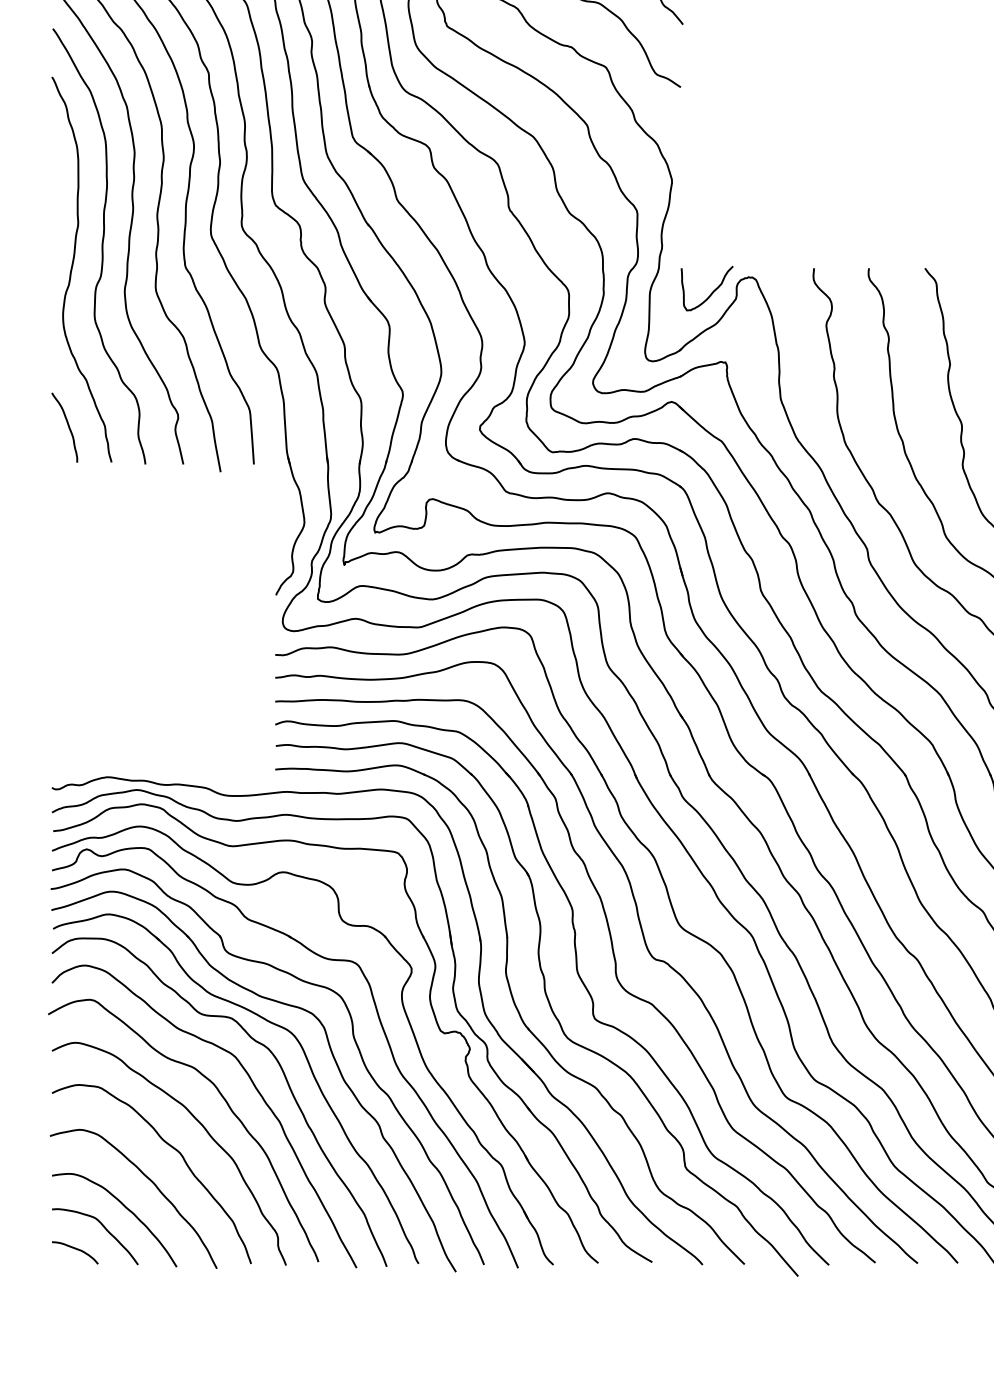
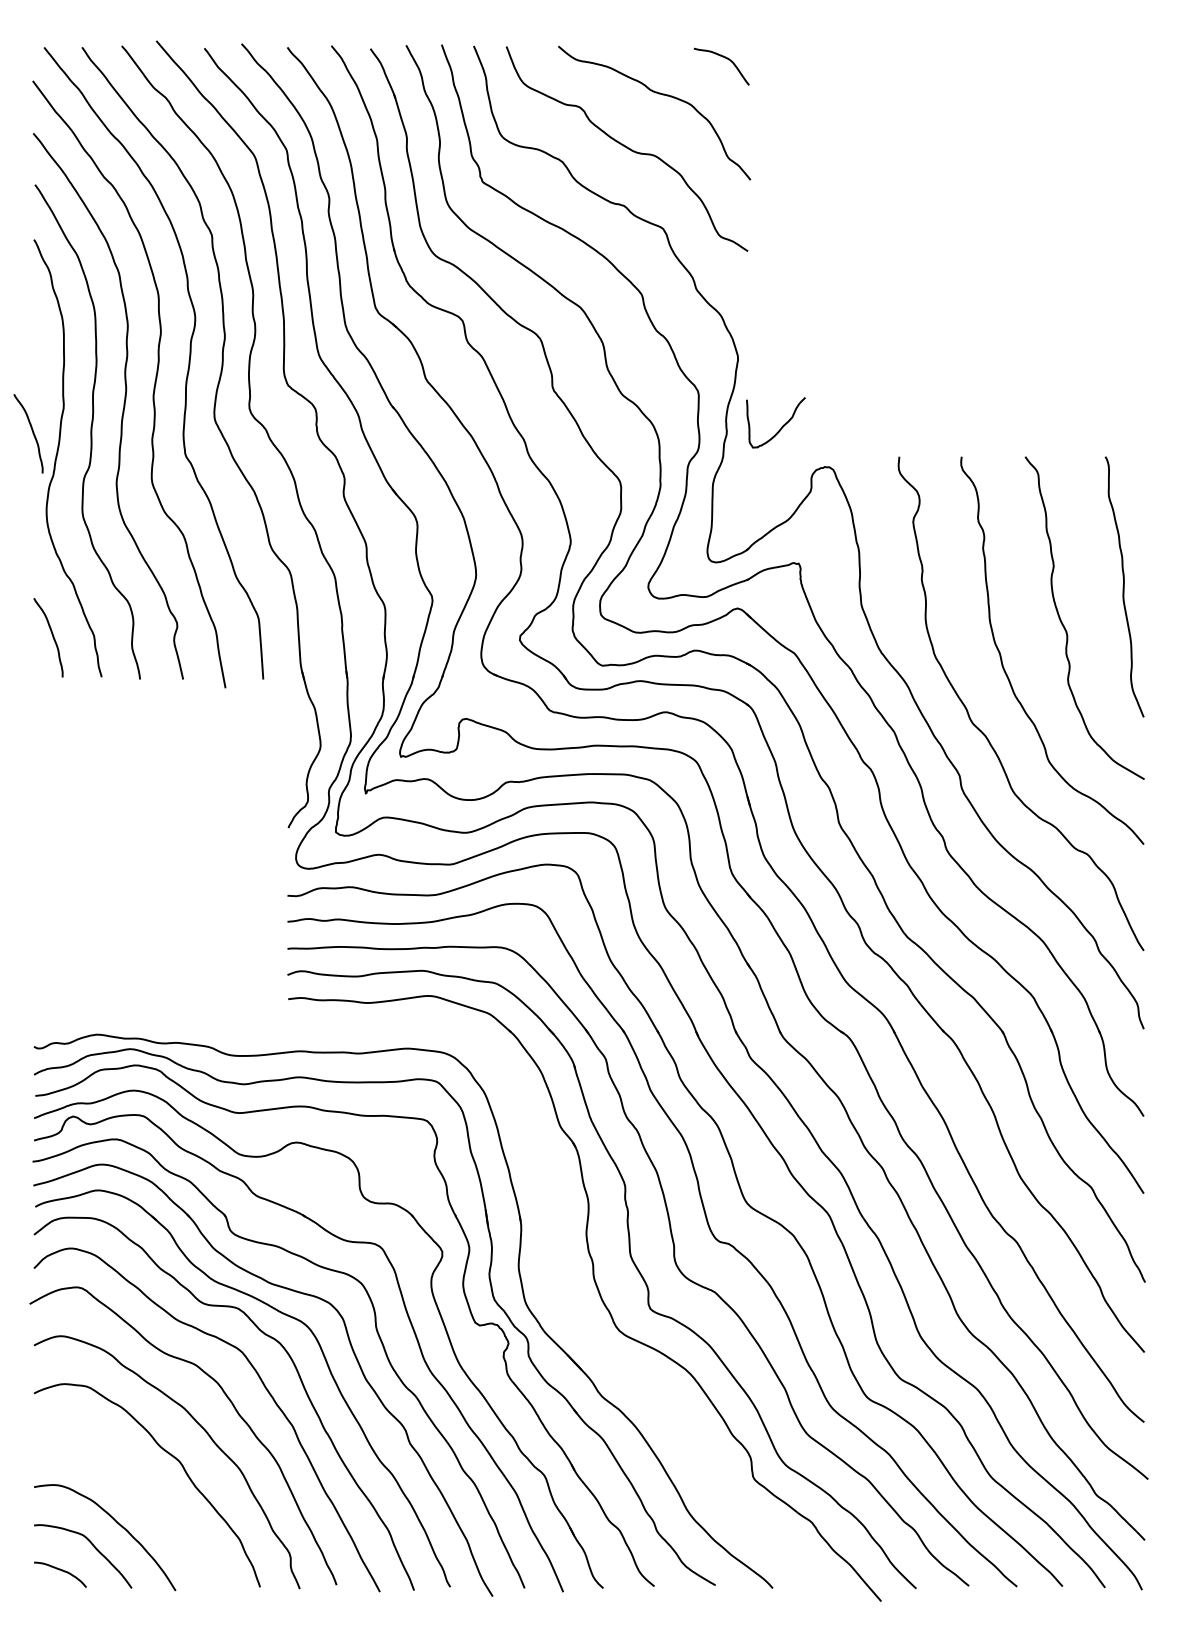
curve: (50, 247) -> (32, 433), added
curve: (712, 291) -> (781, 426), moved
part: (516, 1010) -> (561, 1299), removed
curve: (150, 1181) -> (145, 1493), removed

